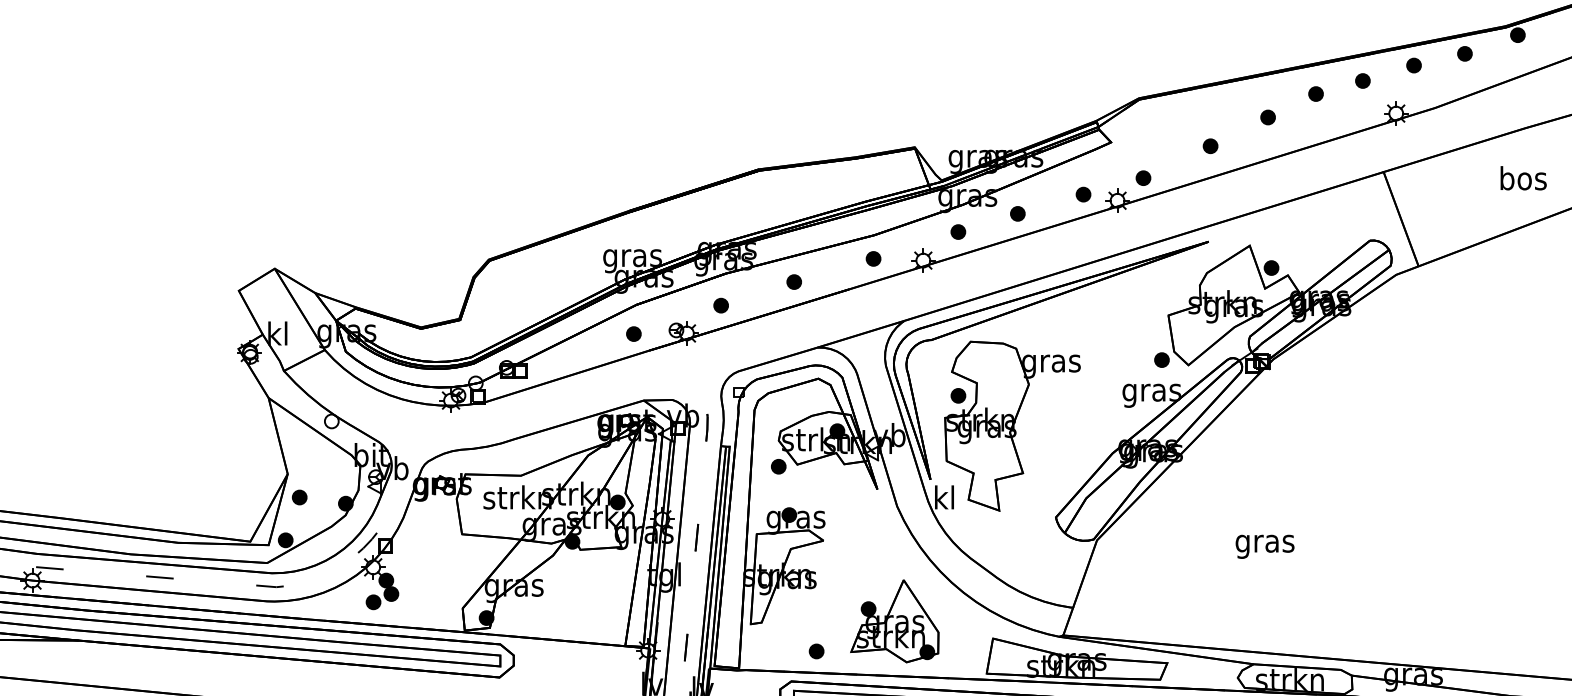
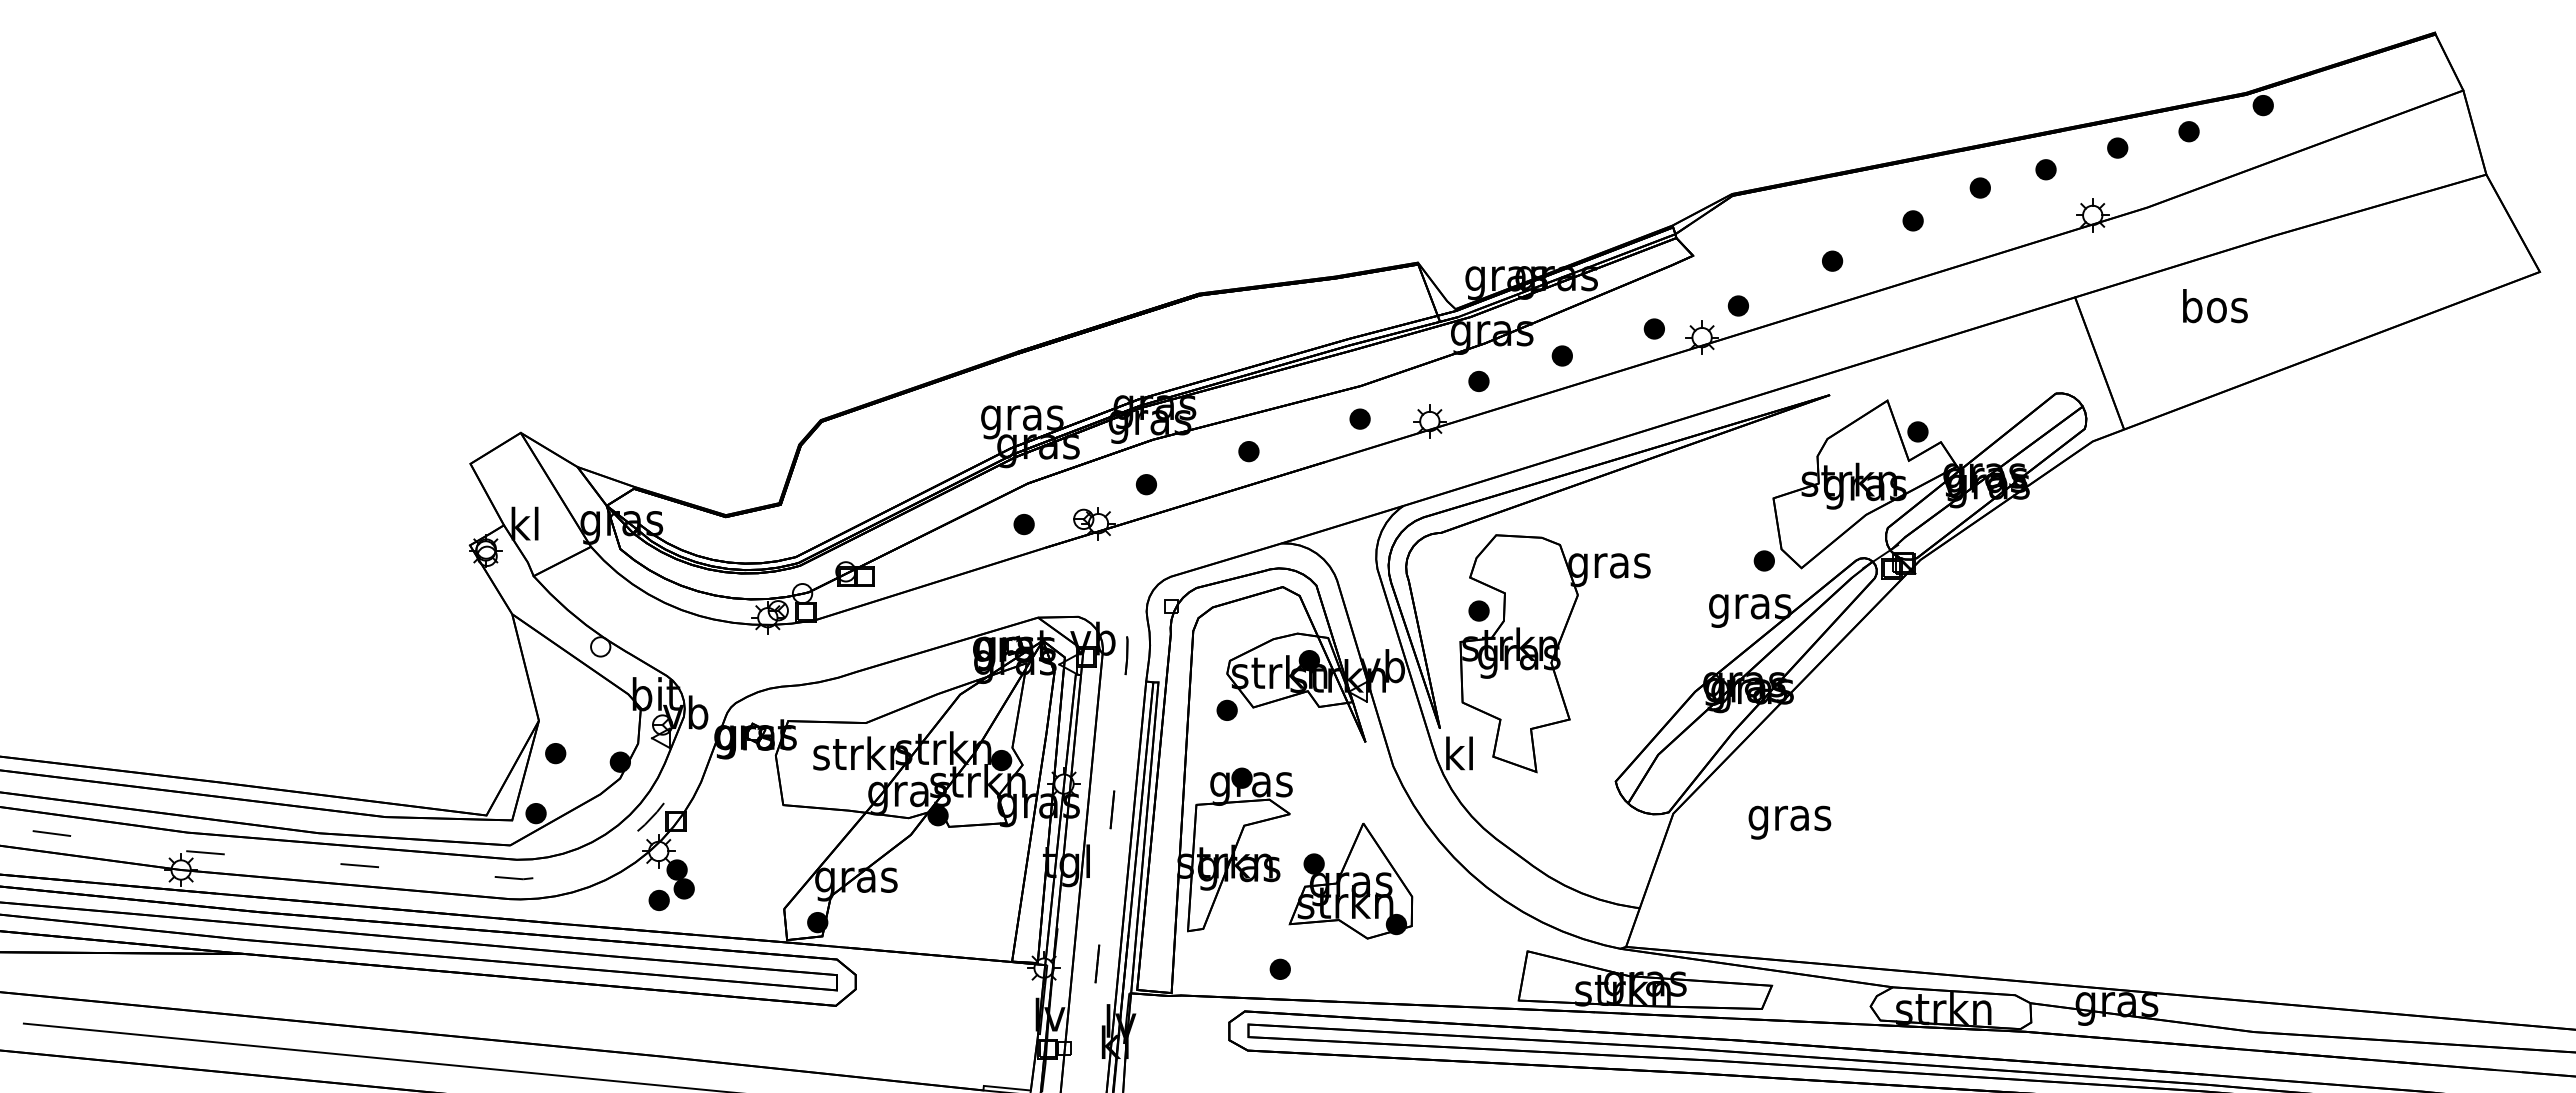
text: (1523, 178) -> (2215, 306), moved
text: (1264, 546) -> (1789, 822), moved
part: (894, 620) -> (1350, 880), moved

